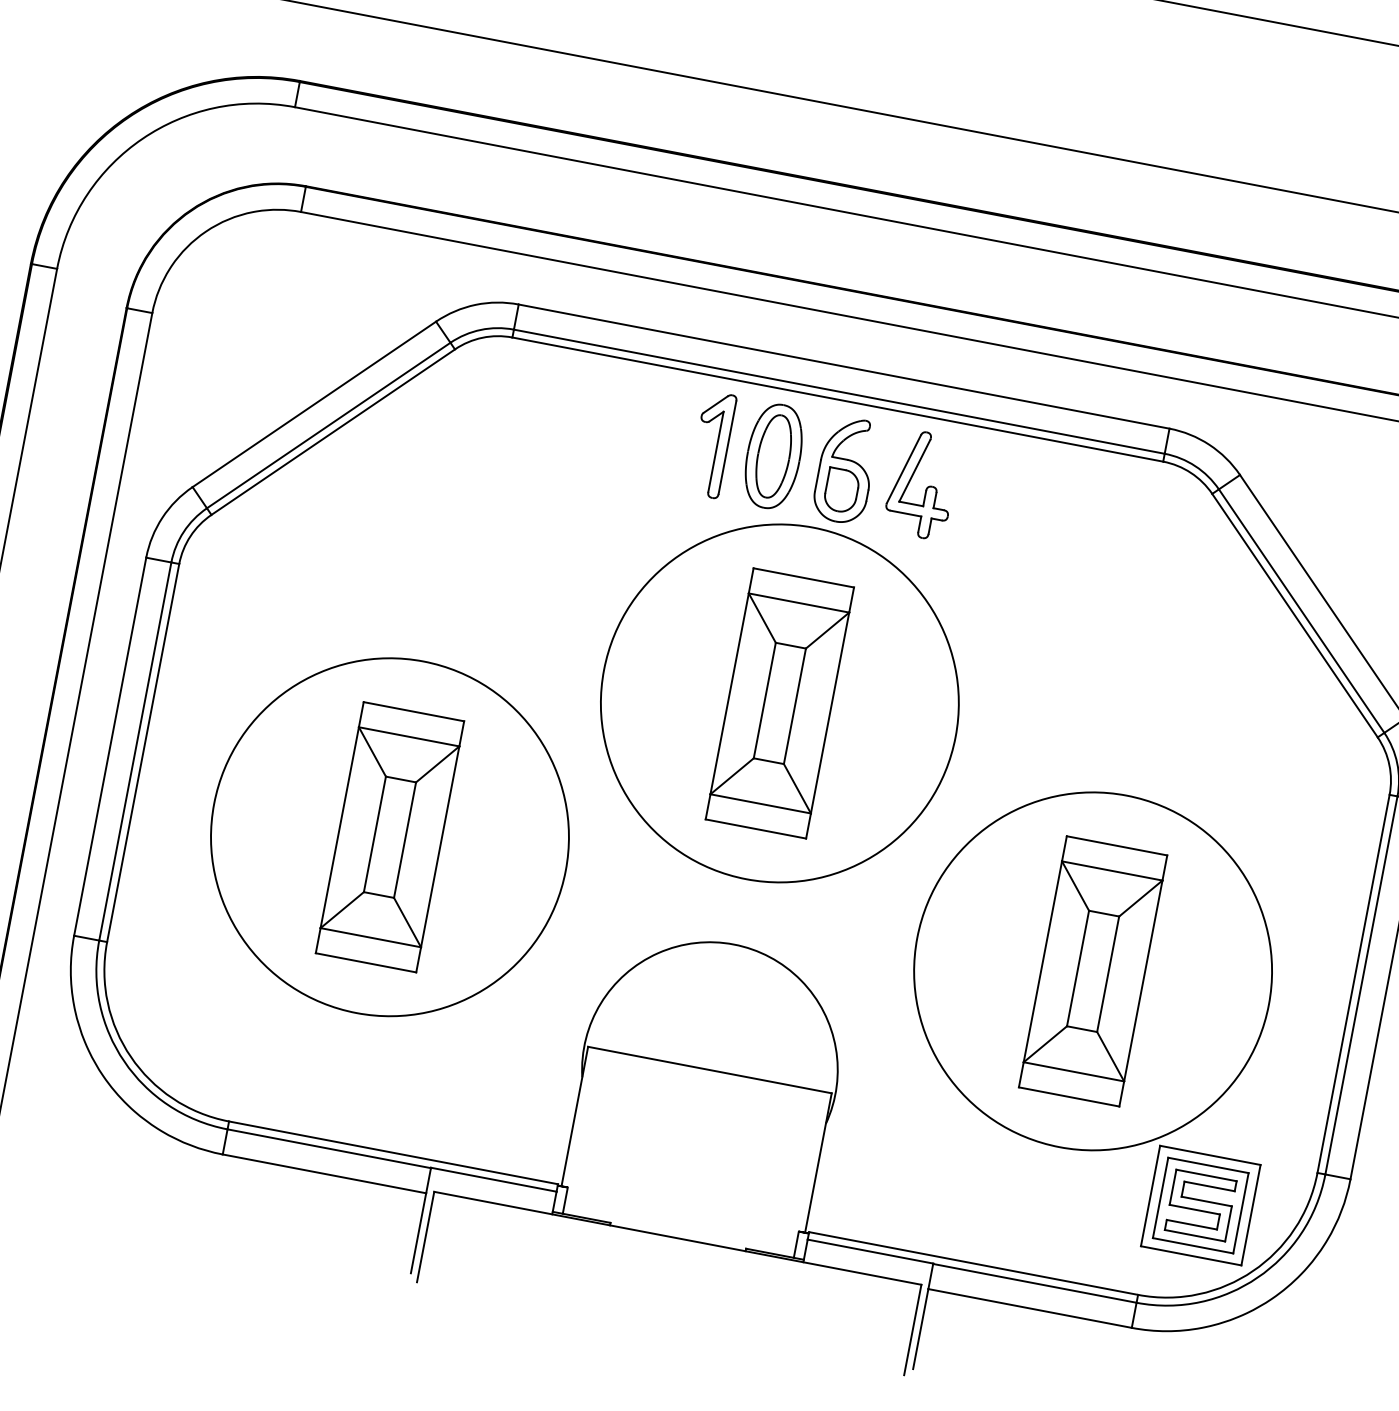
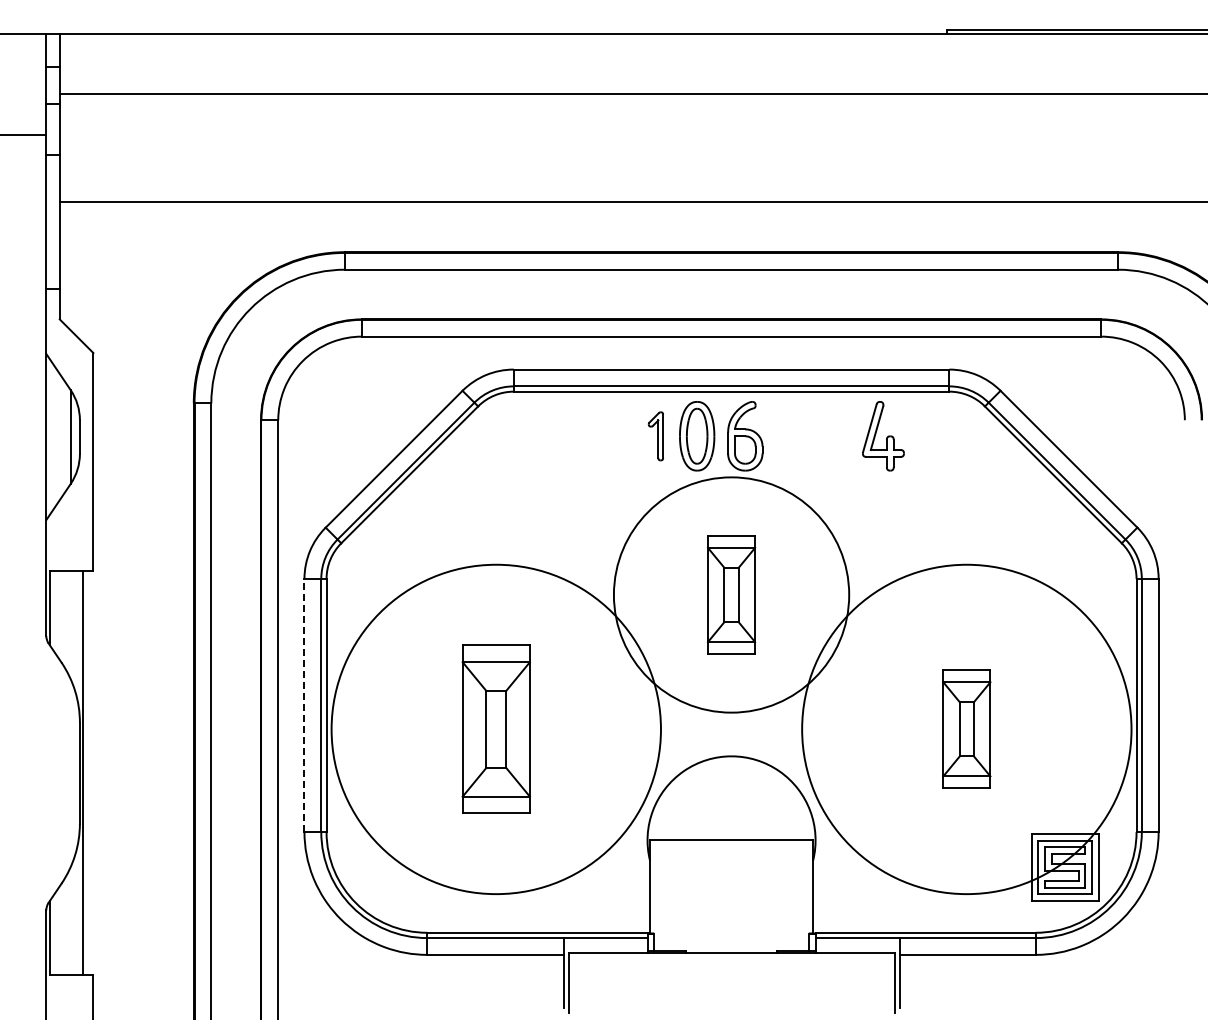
part: (711, 444) -> (655, 436), size x0.7
part: (922, 485) -> (883, 436), moved
part: (779, 702) -> (731, 594), size x0.7
line: (110, 746) -> (304, 705), solid -> dashed
circle: (388, 837) -> (495, 729), size x1.4
part: (1092, 969) -> (966, 728), size x0.7
circle: (1092, 971) -> (966, 729), size x1.4

